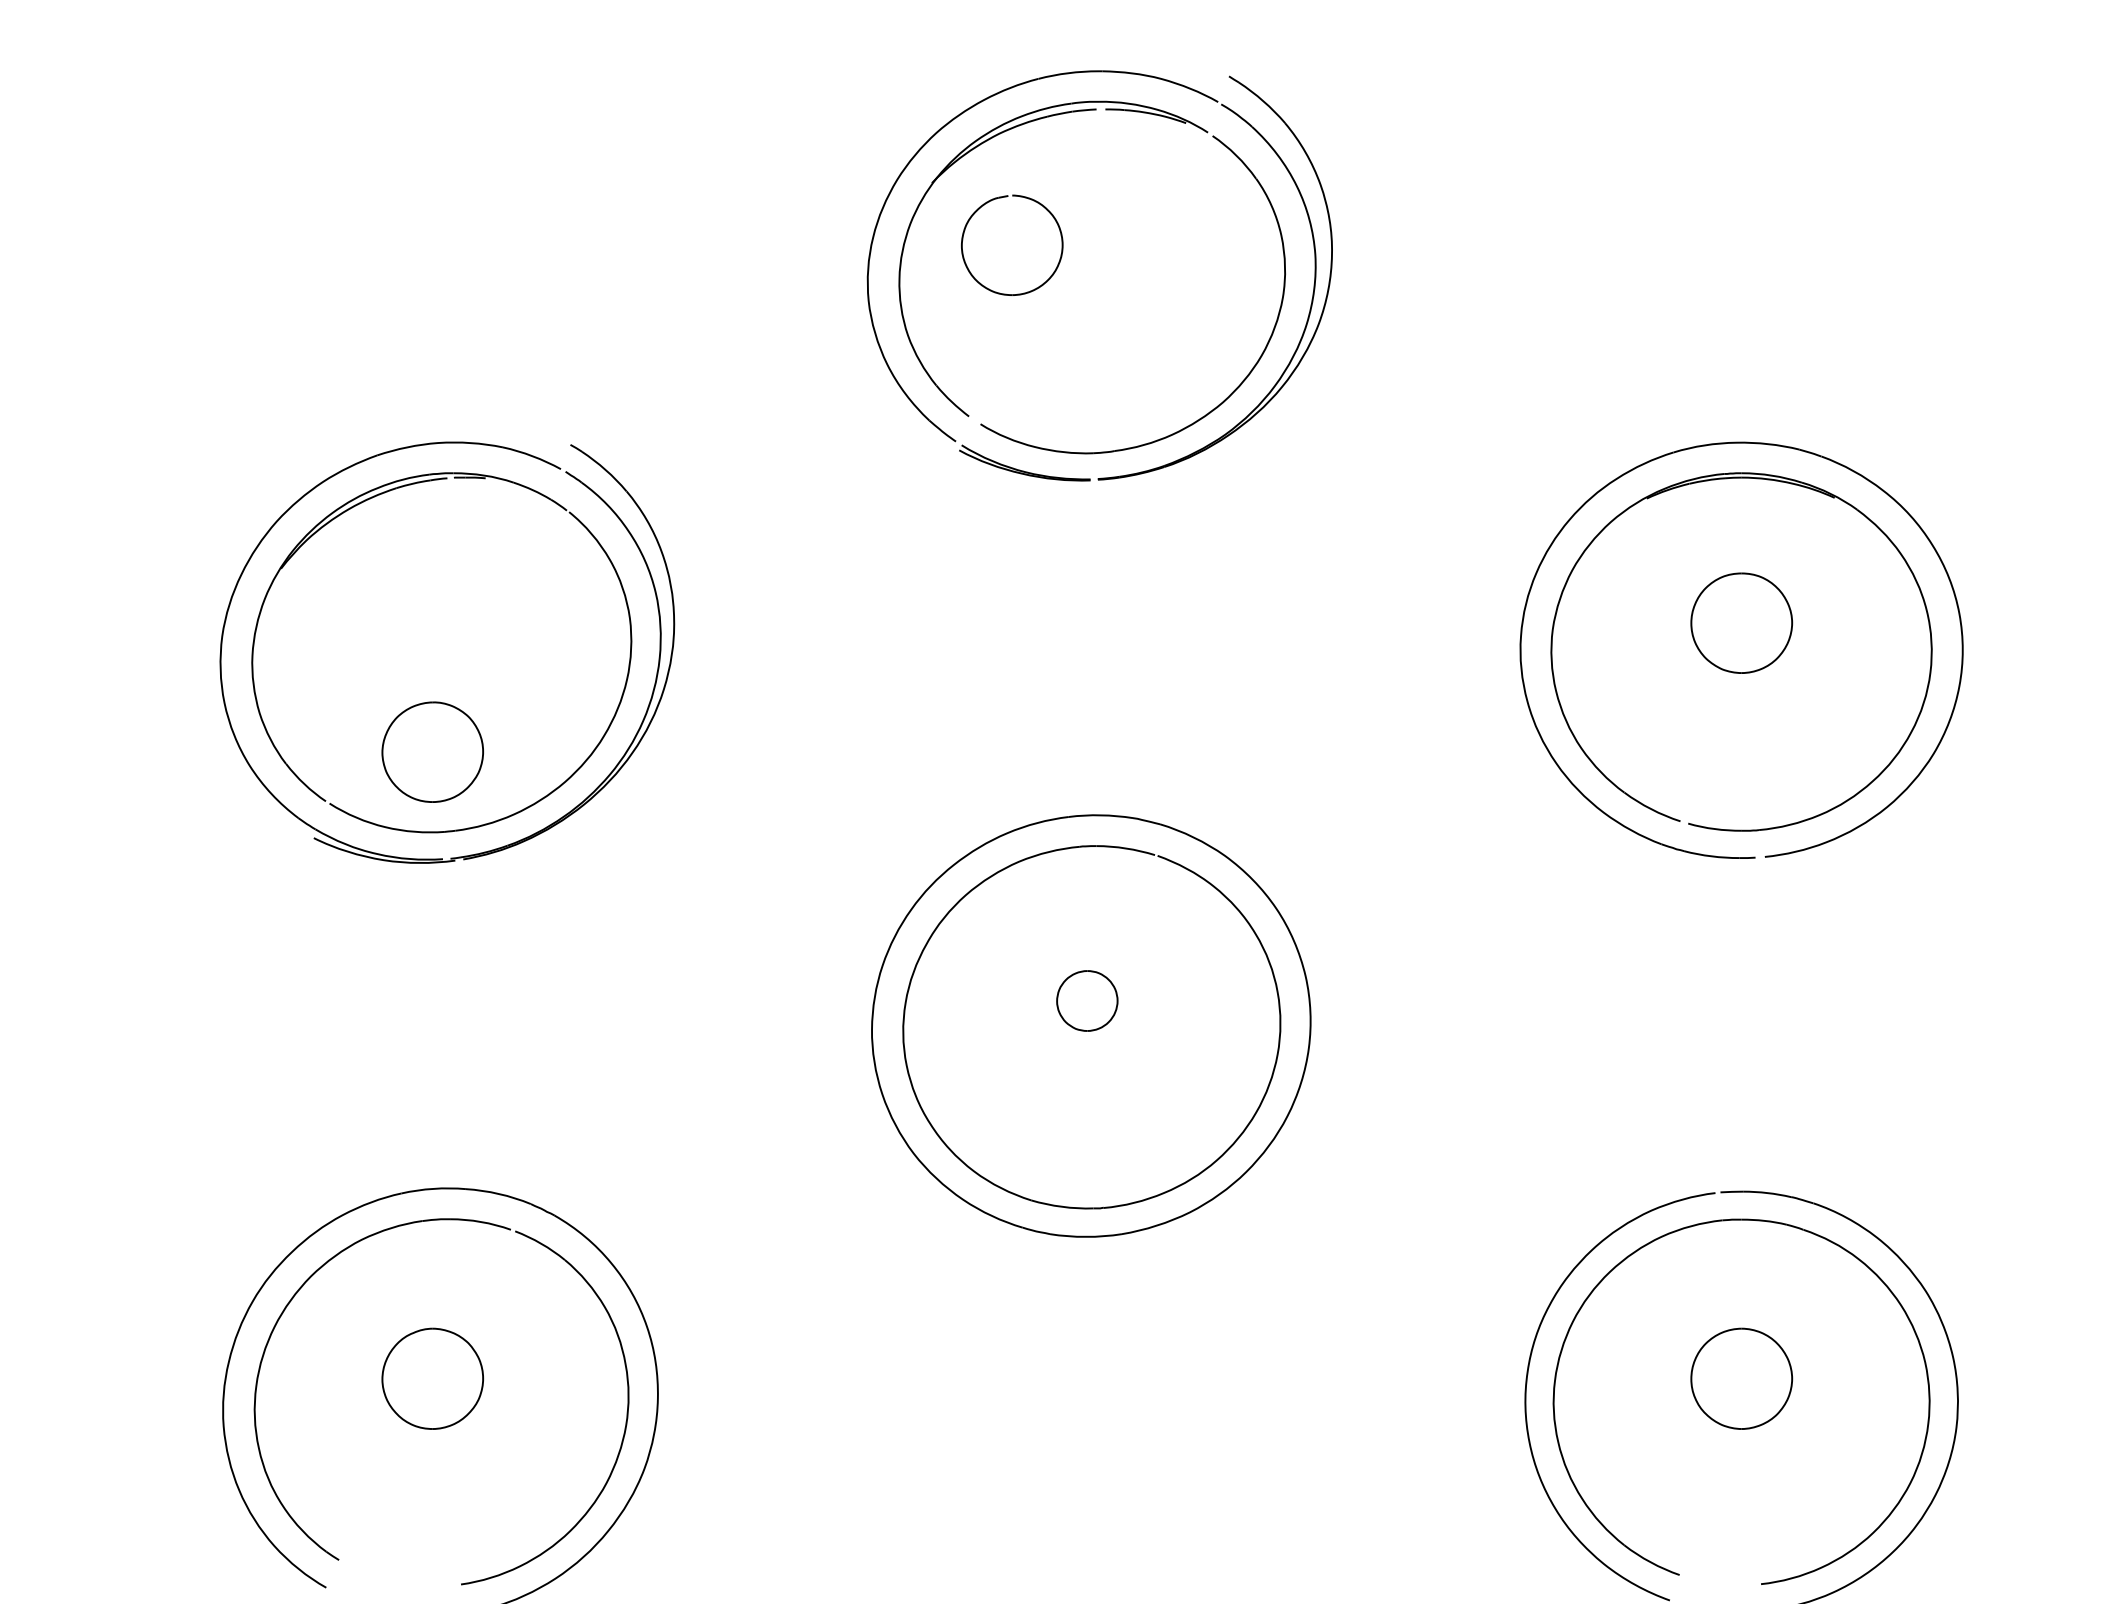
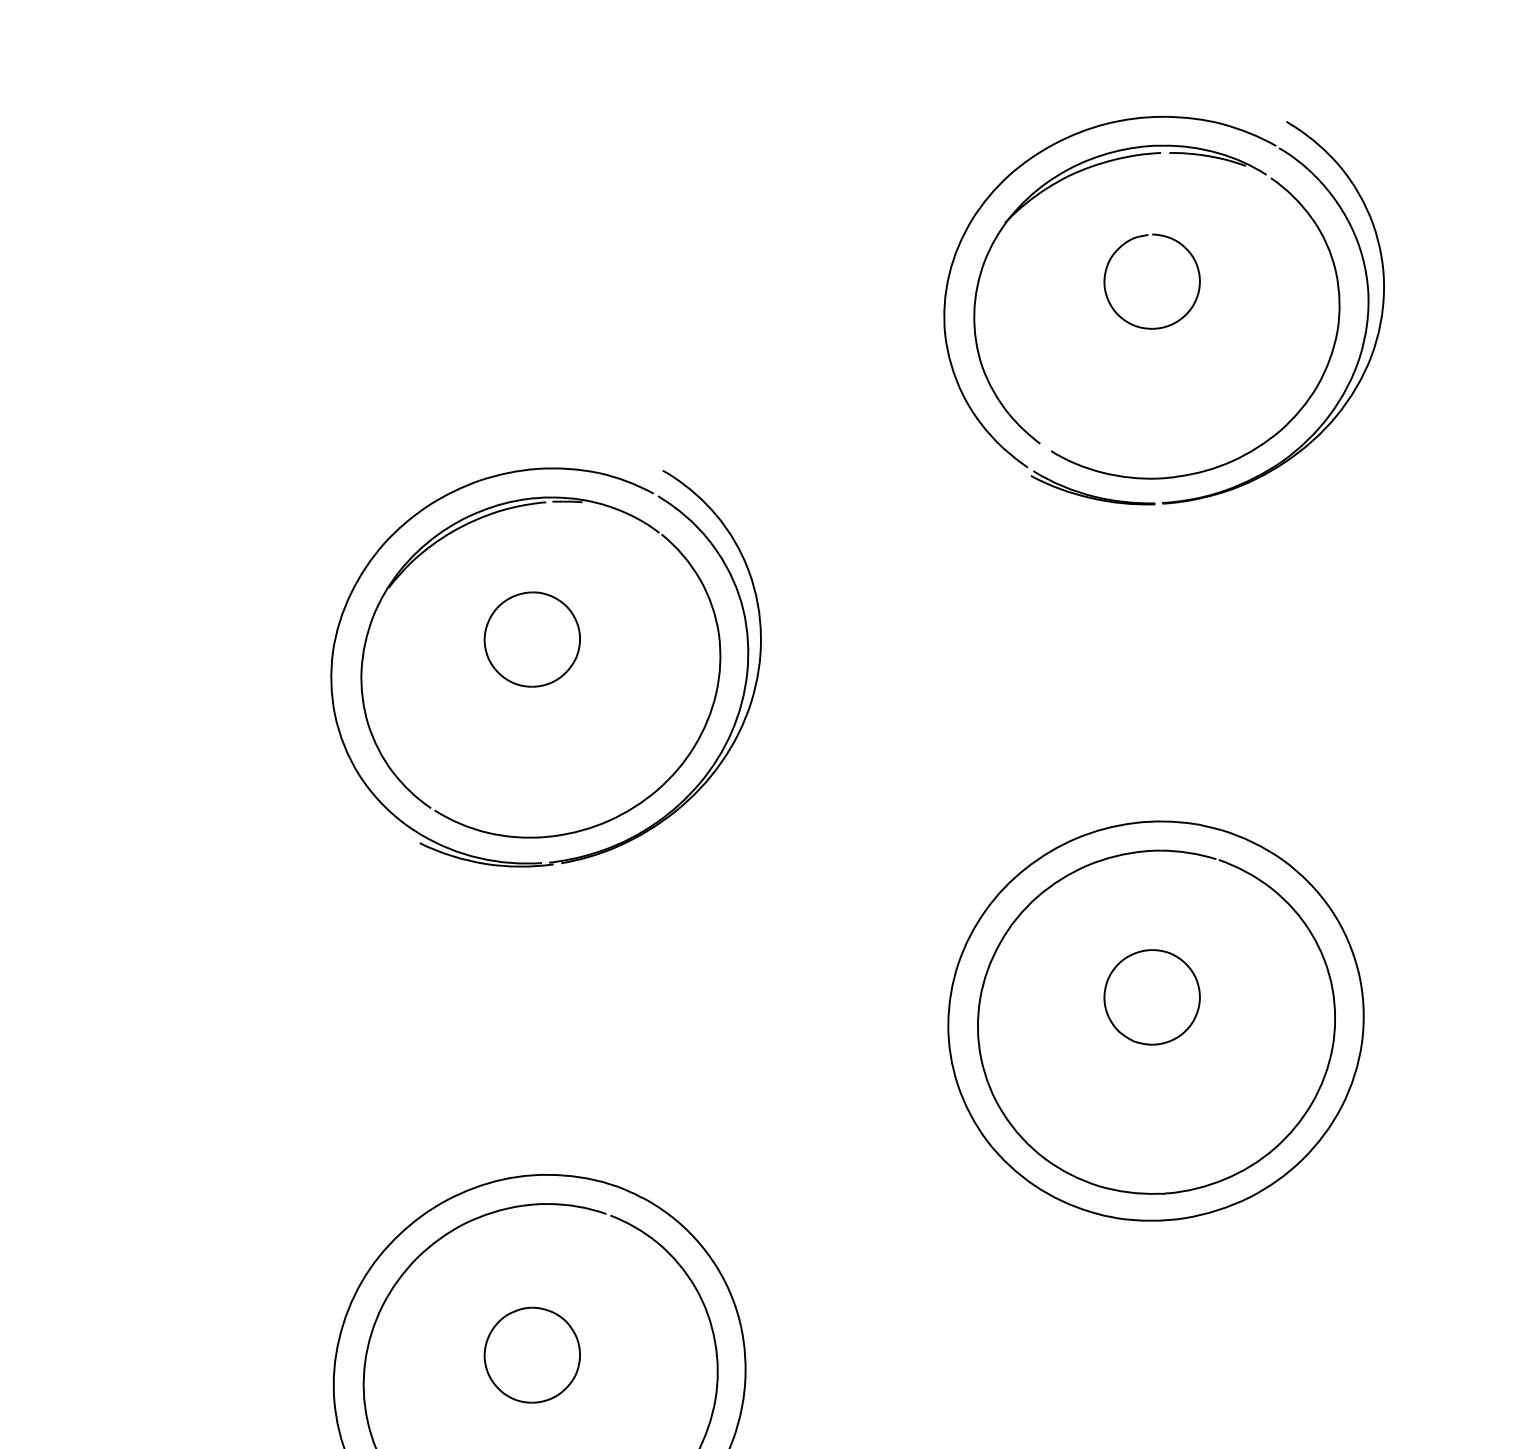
part: (1001, 198) -> (1142, 237), moved
part: (432, 751) -> (532, 638), moved
part: (1087, 1000) -> (1152, 996), size x1.67

